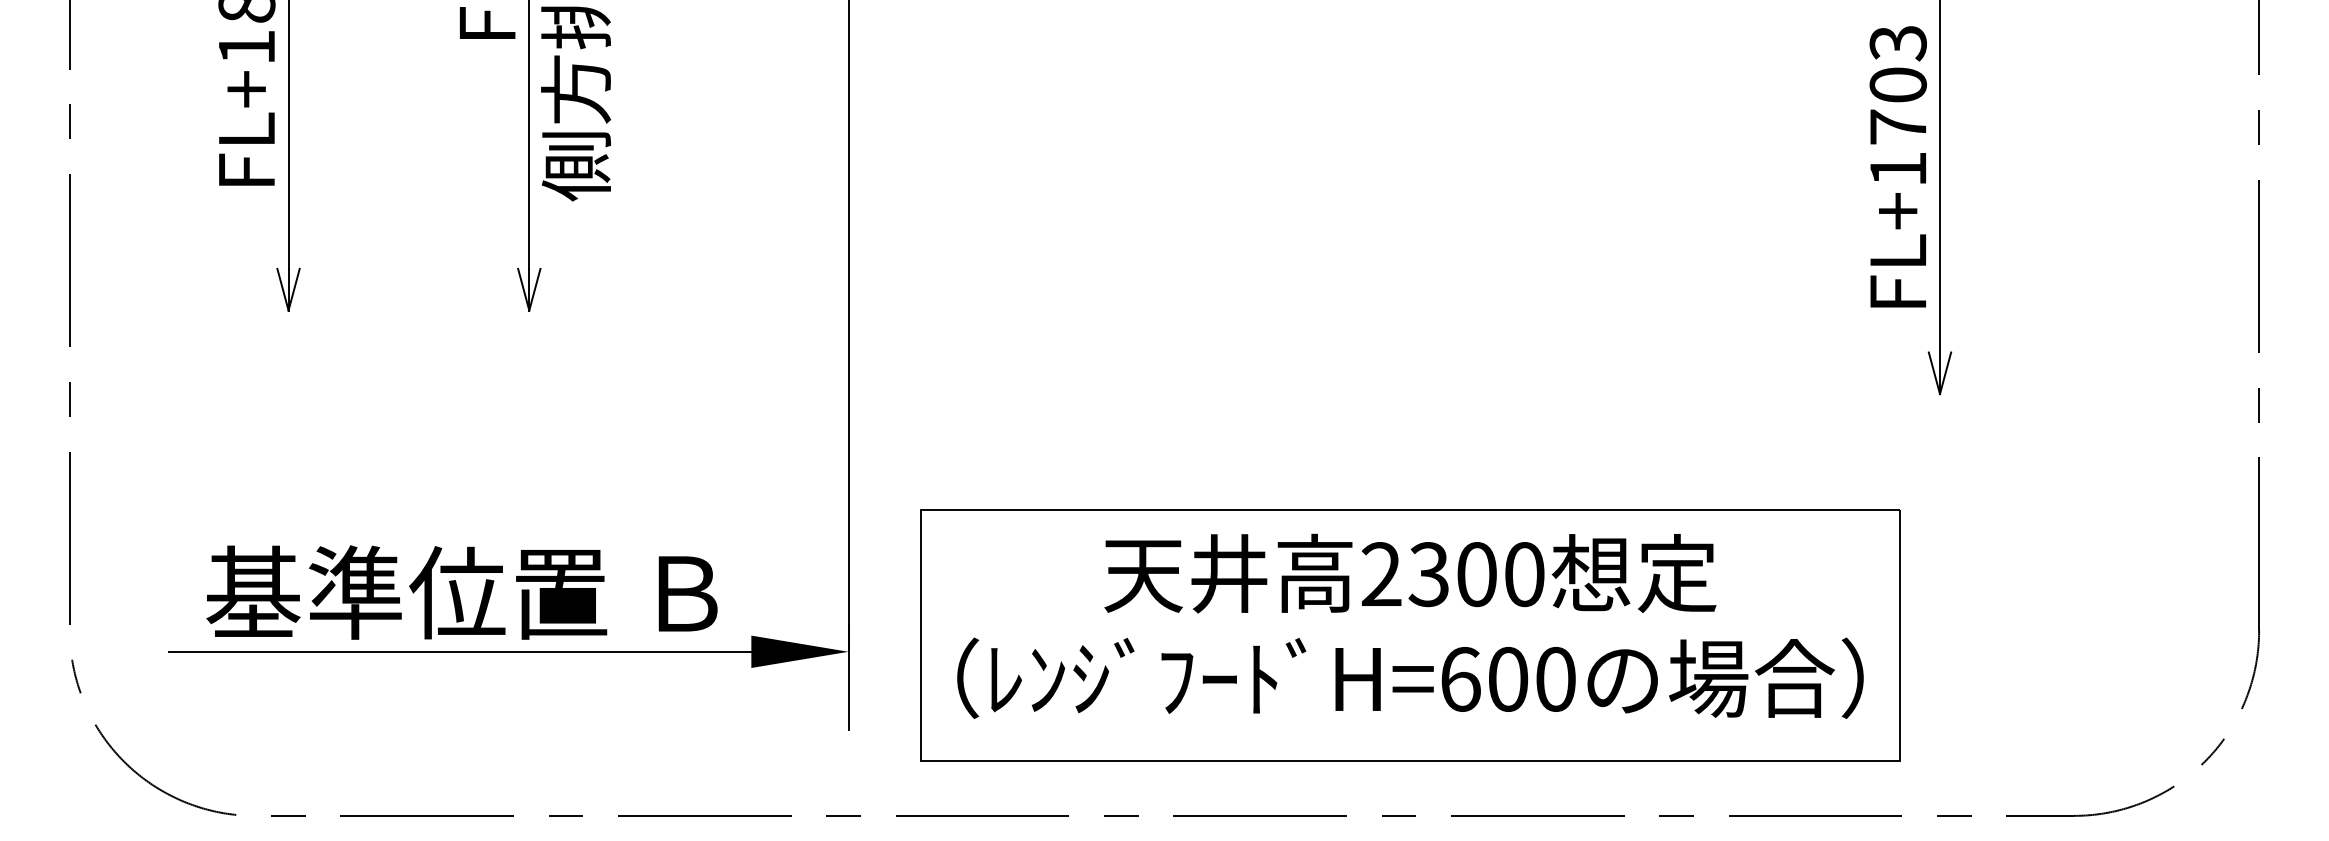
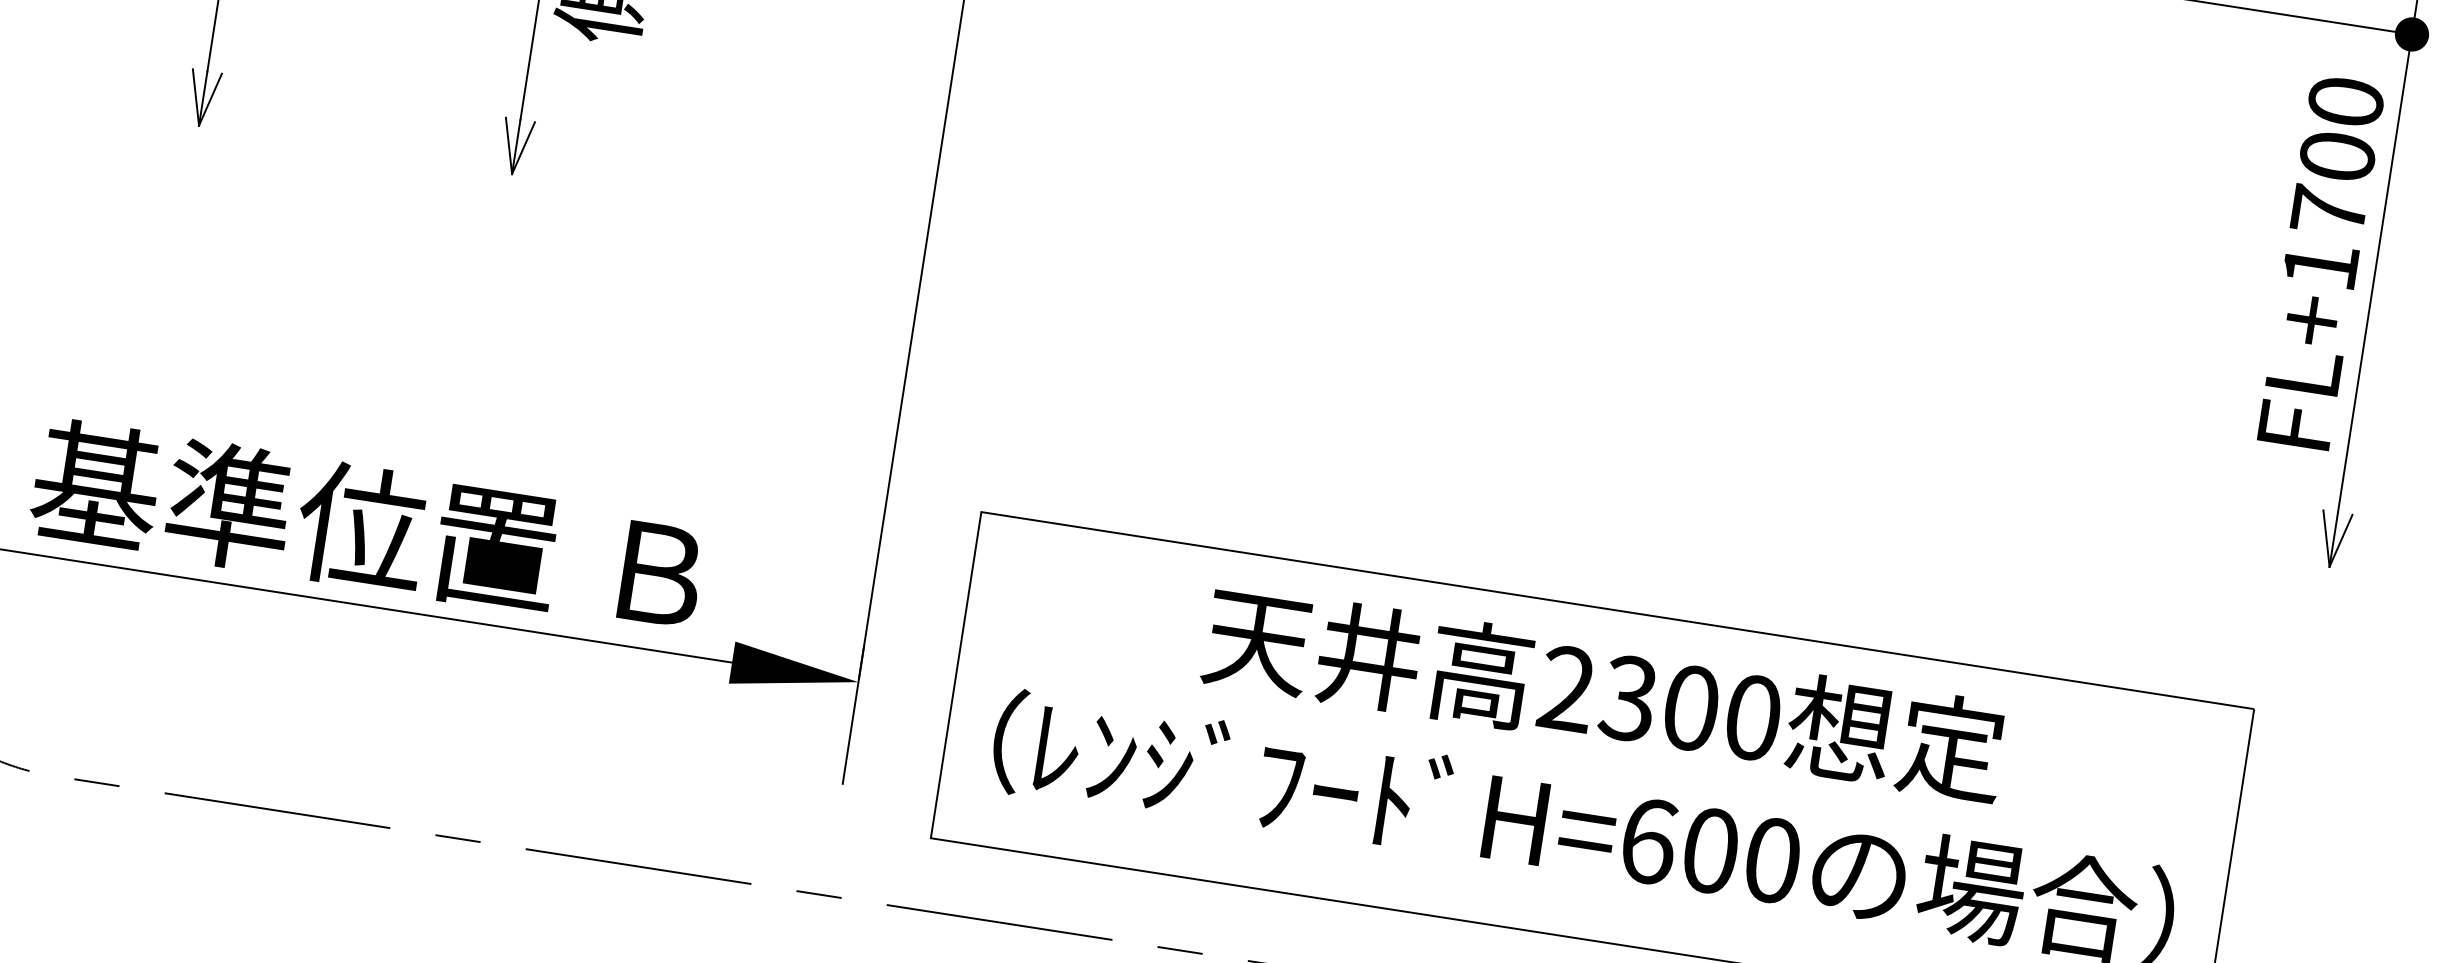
text: (1897, 43) -> (2344, 102), FL+1703 -> FL+1700

